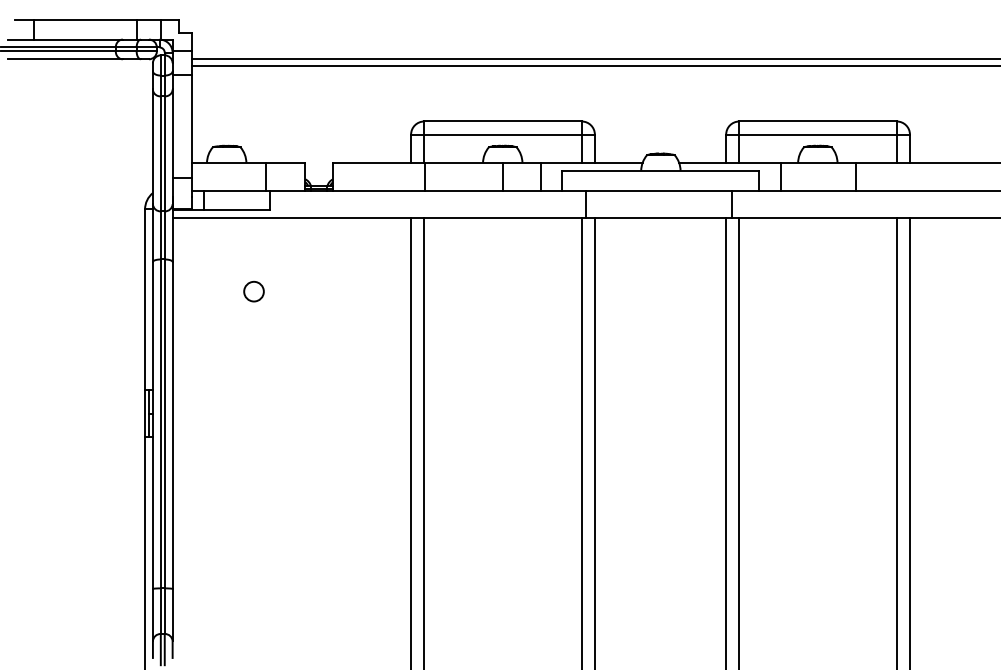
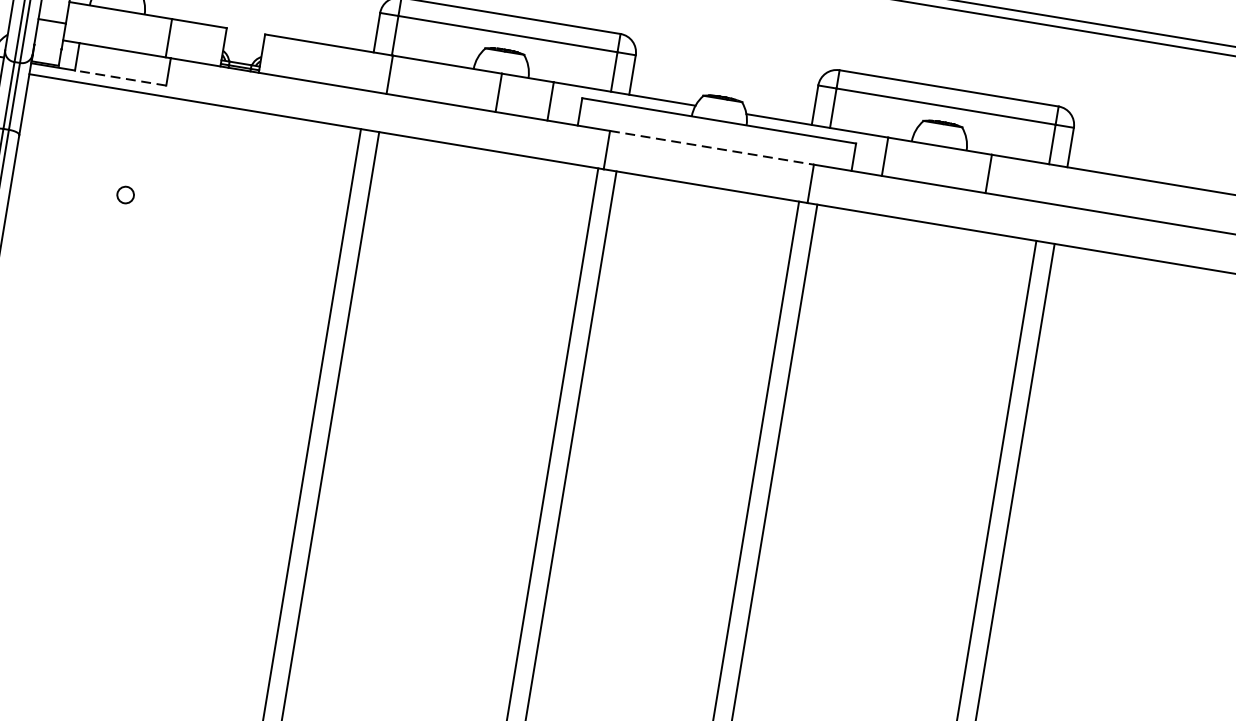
line: (659, 190) -> (712, 147), solid -> dashed
line: (236, 210) -> (119, 78), solid -> dashed
circle: (253, 291) -> (124, 194), size x0.6

